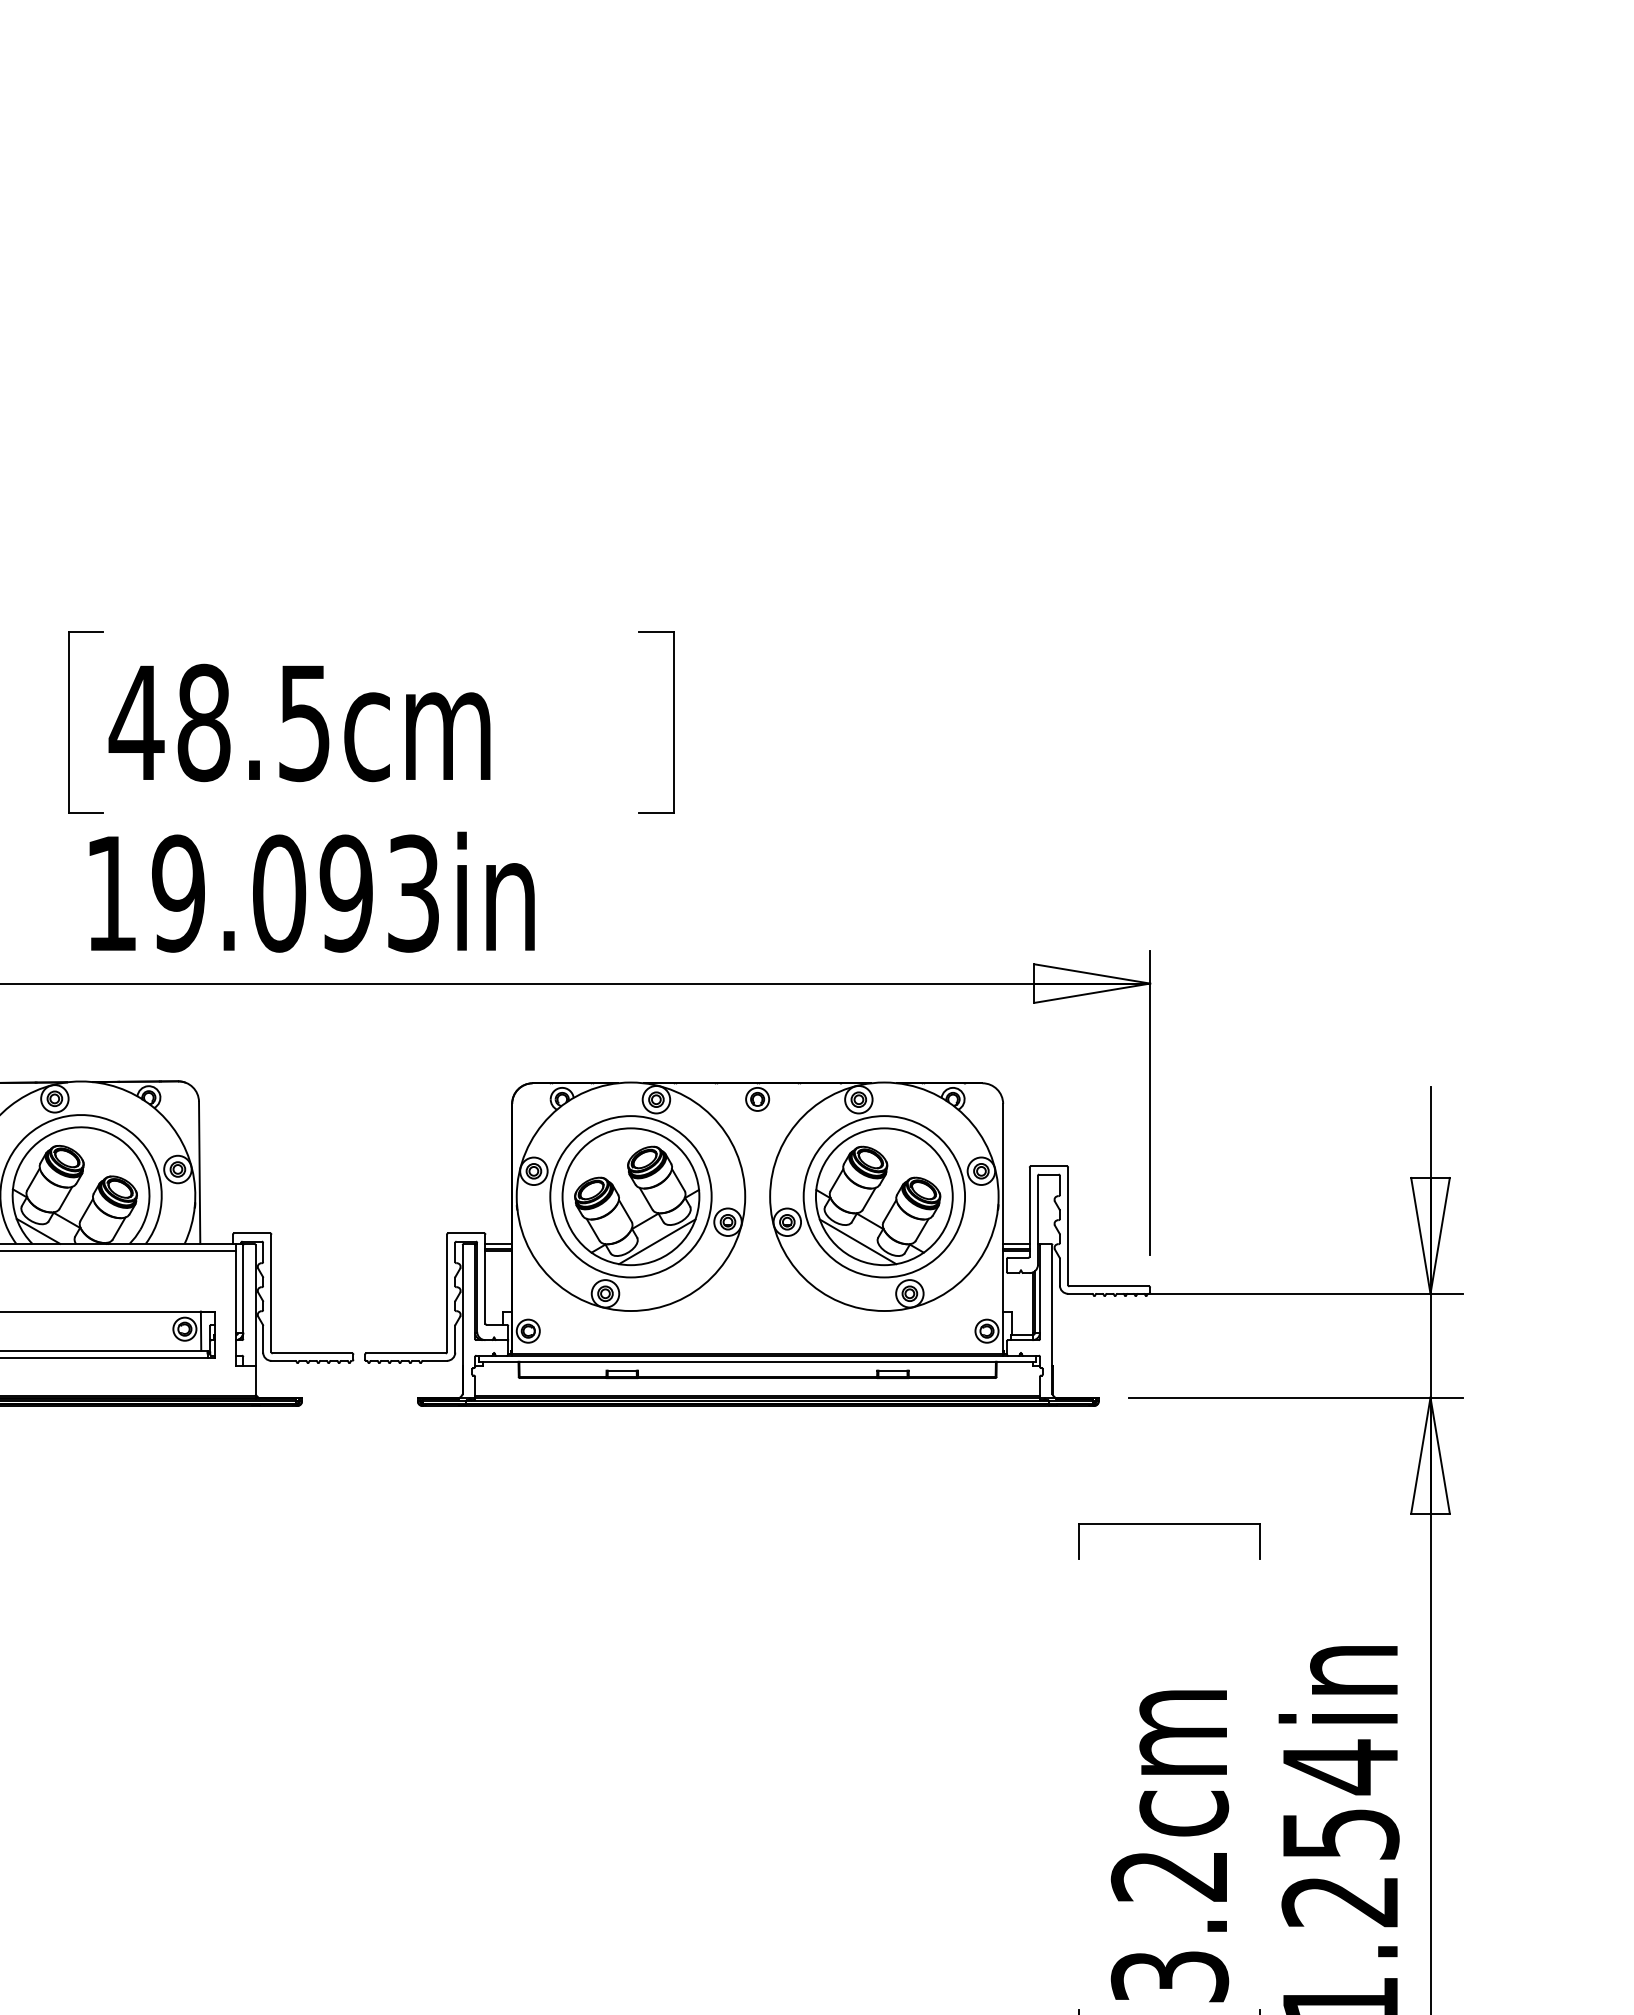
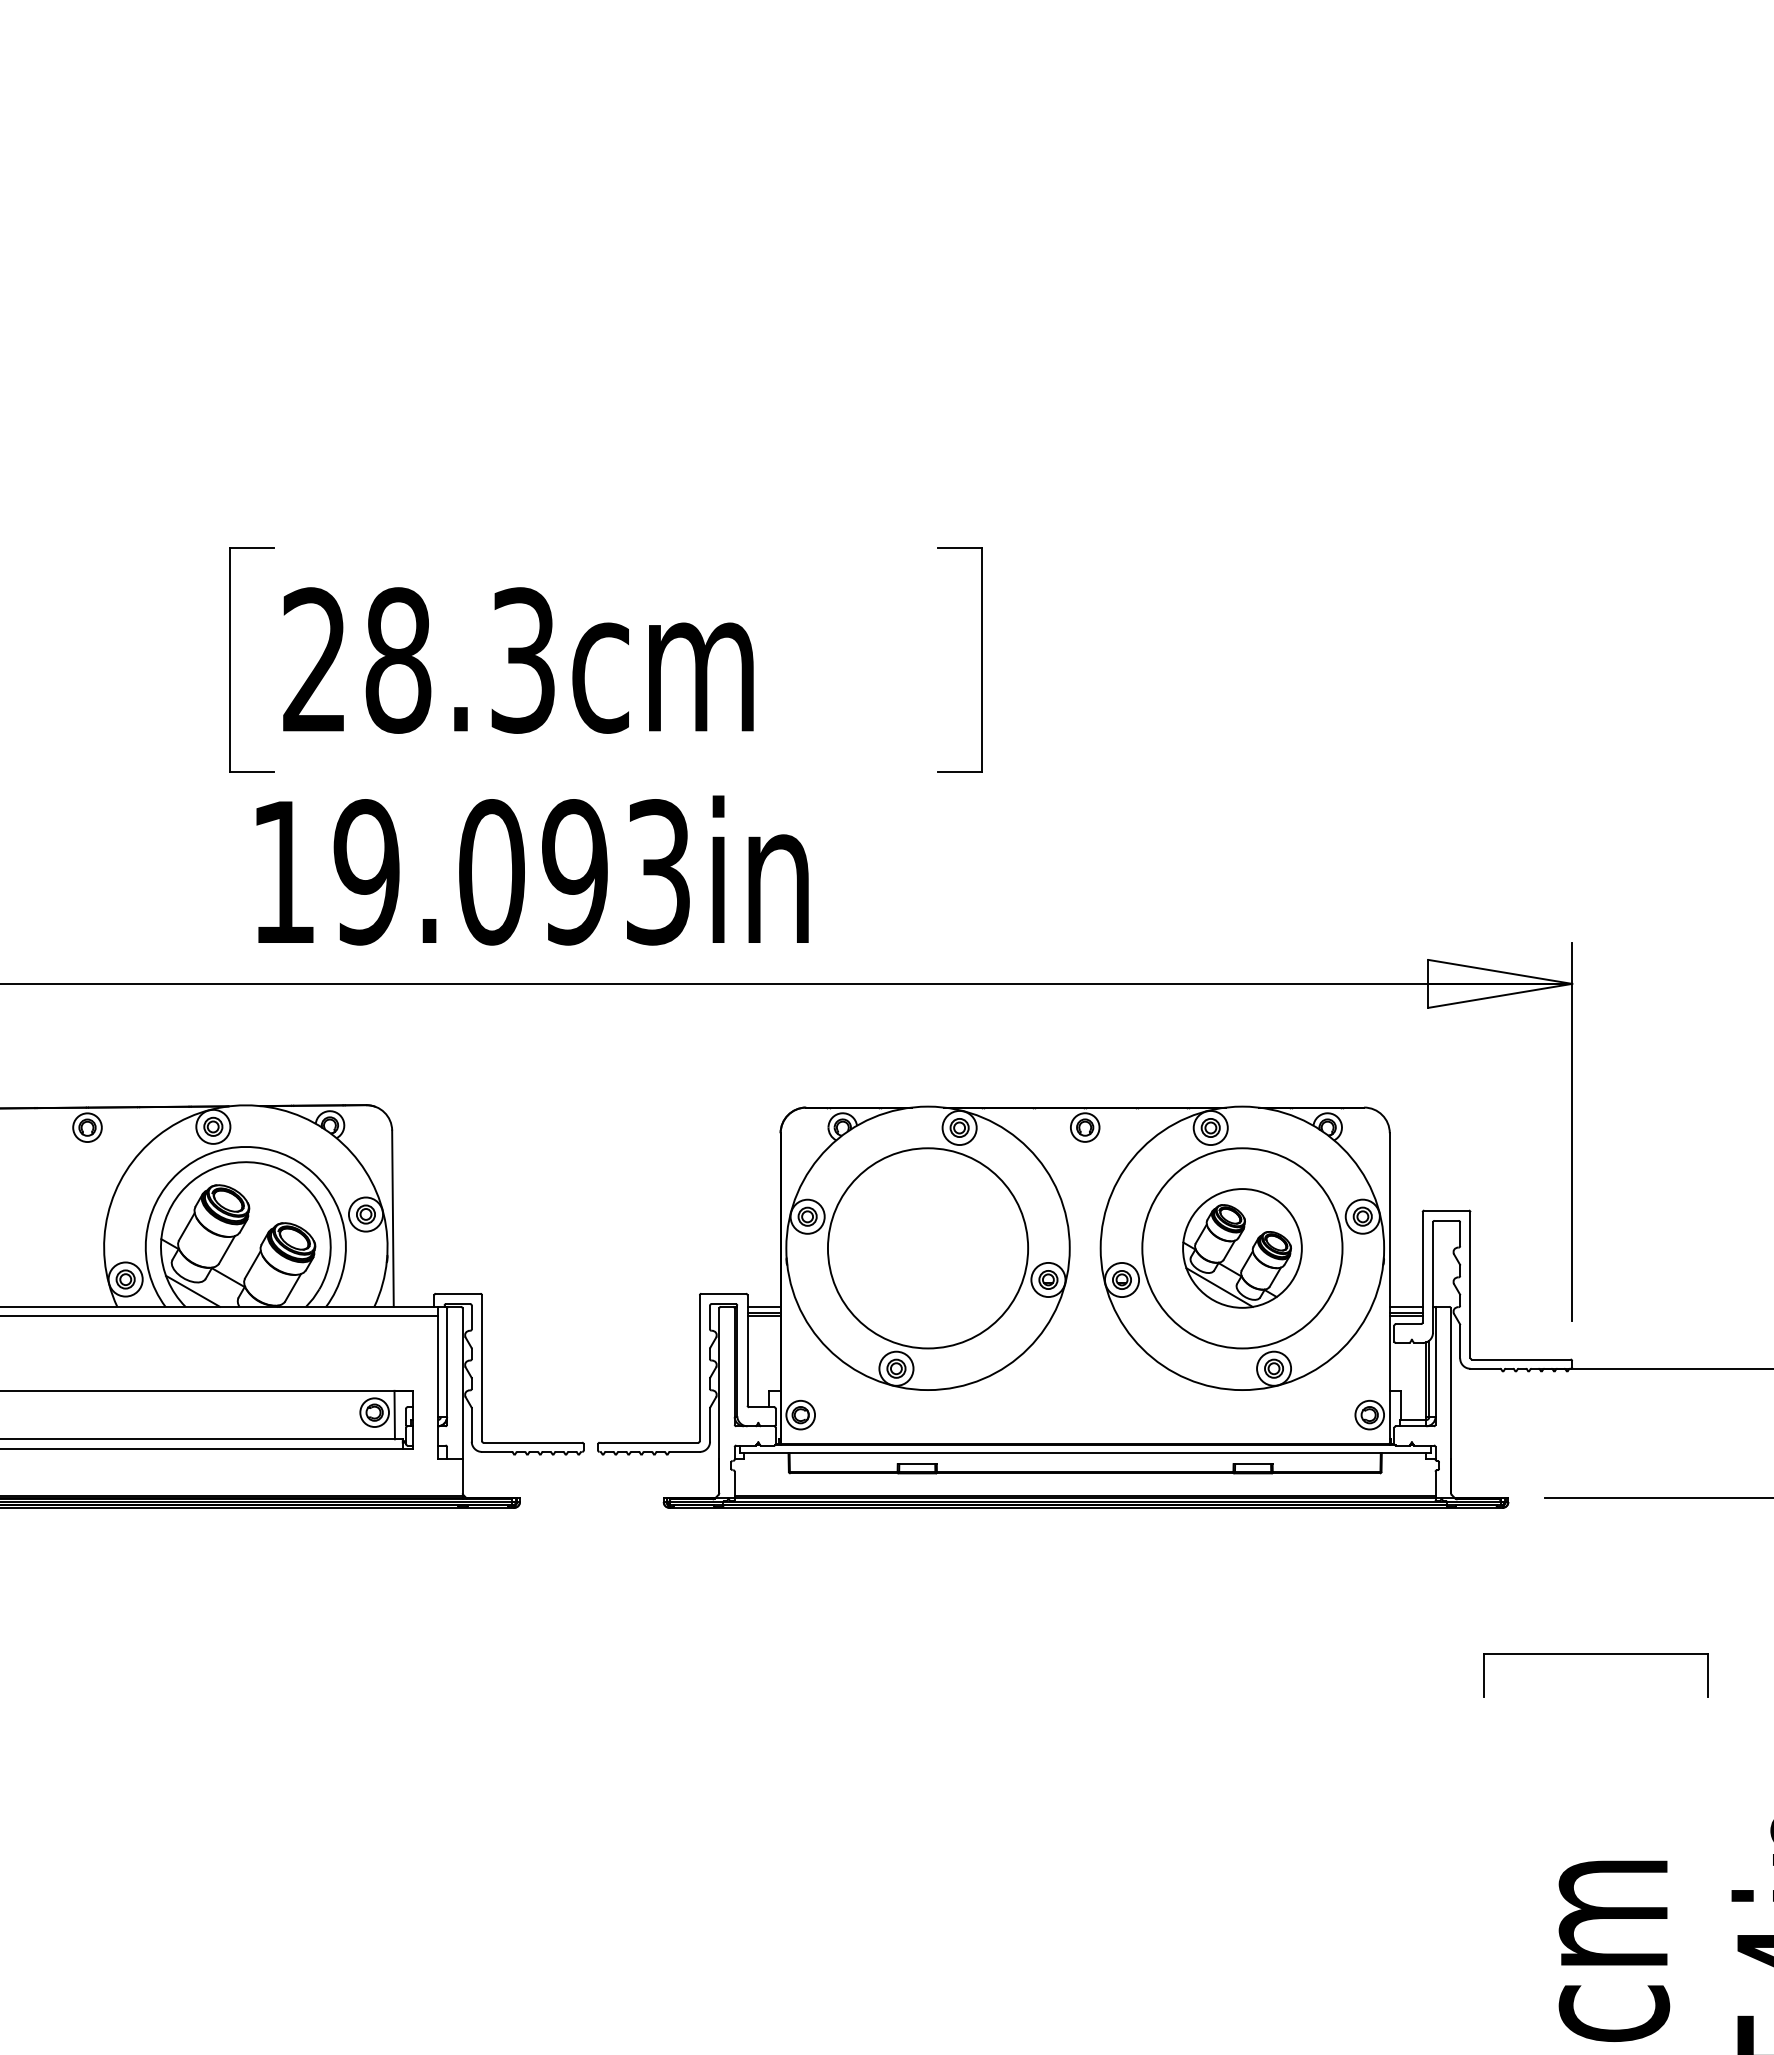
text: (218, 722) -> (416, 659), 48.5cm -> 28.3cm
part: (630, 1196) -> (927, 1248), removed
part: (884, 1196) -> (1242, 1248), size x0.7

